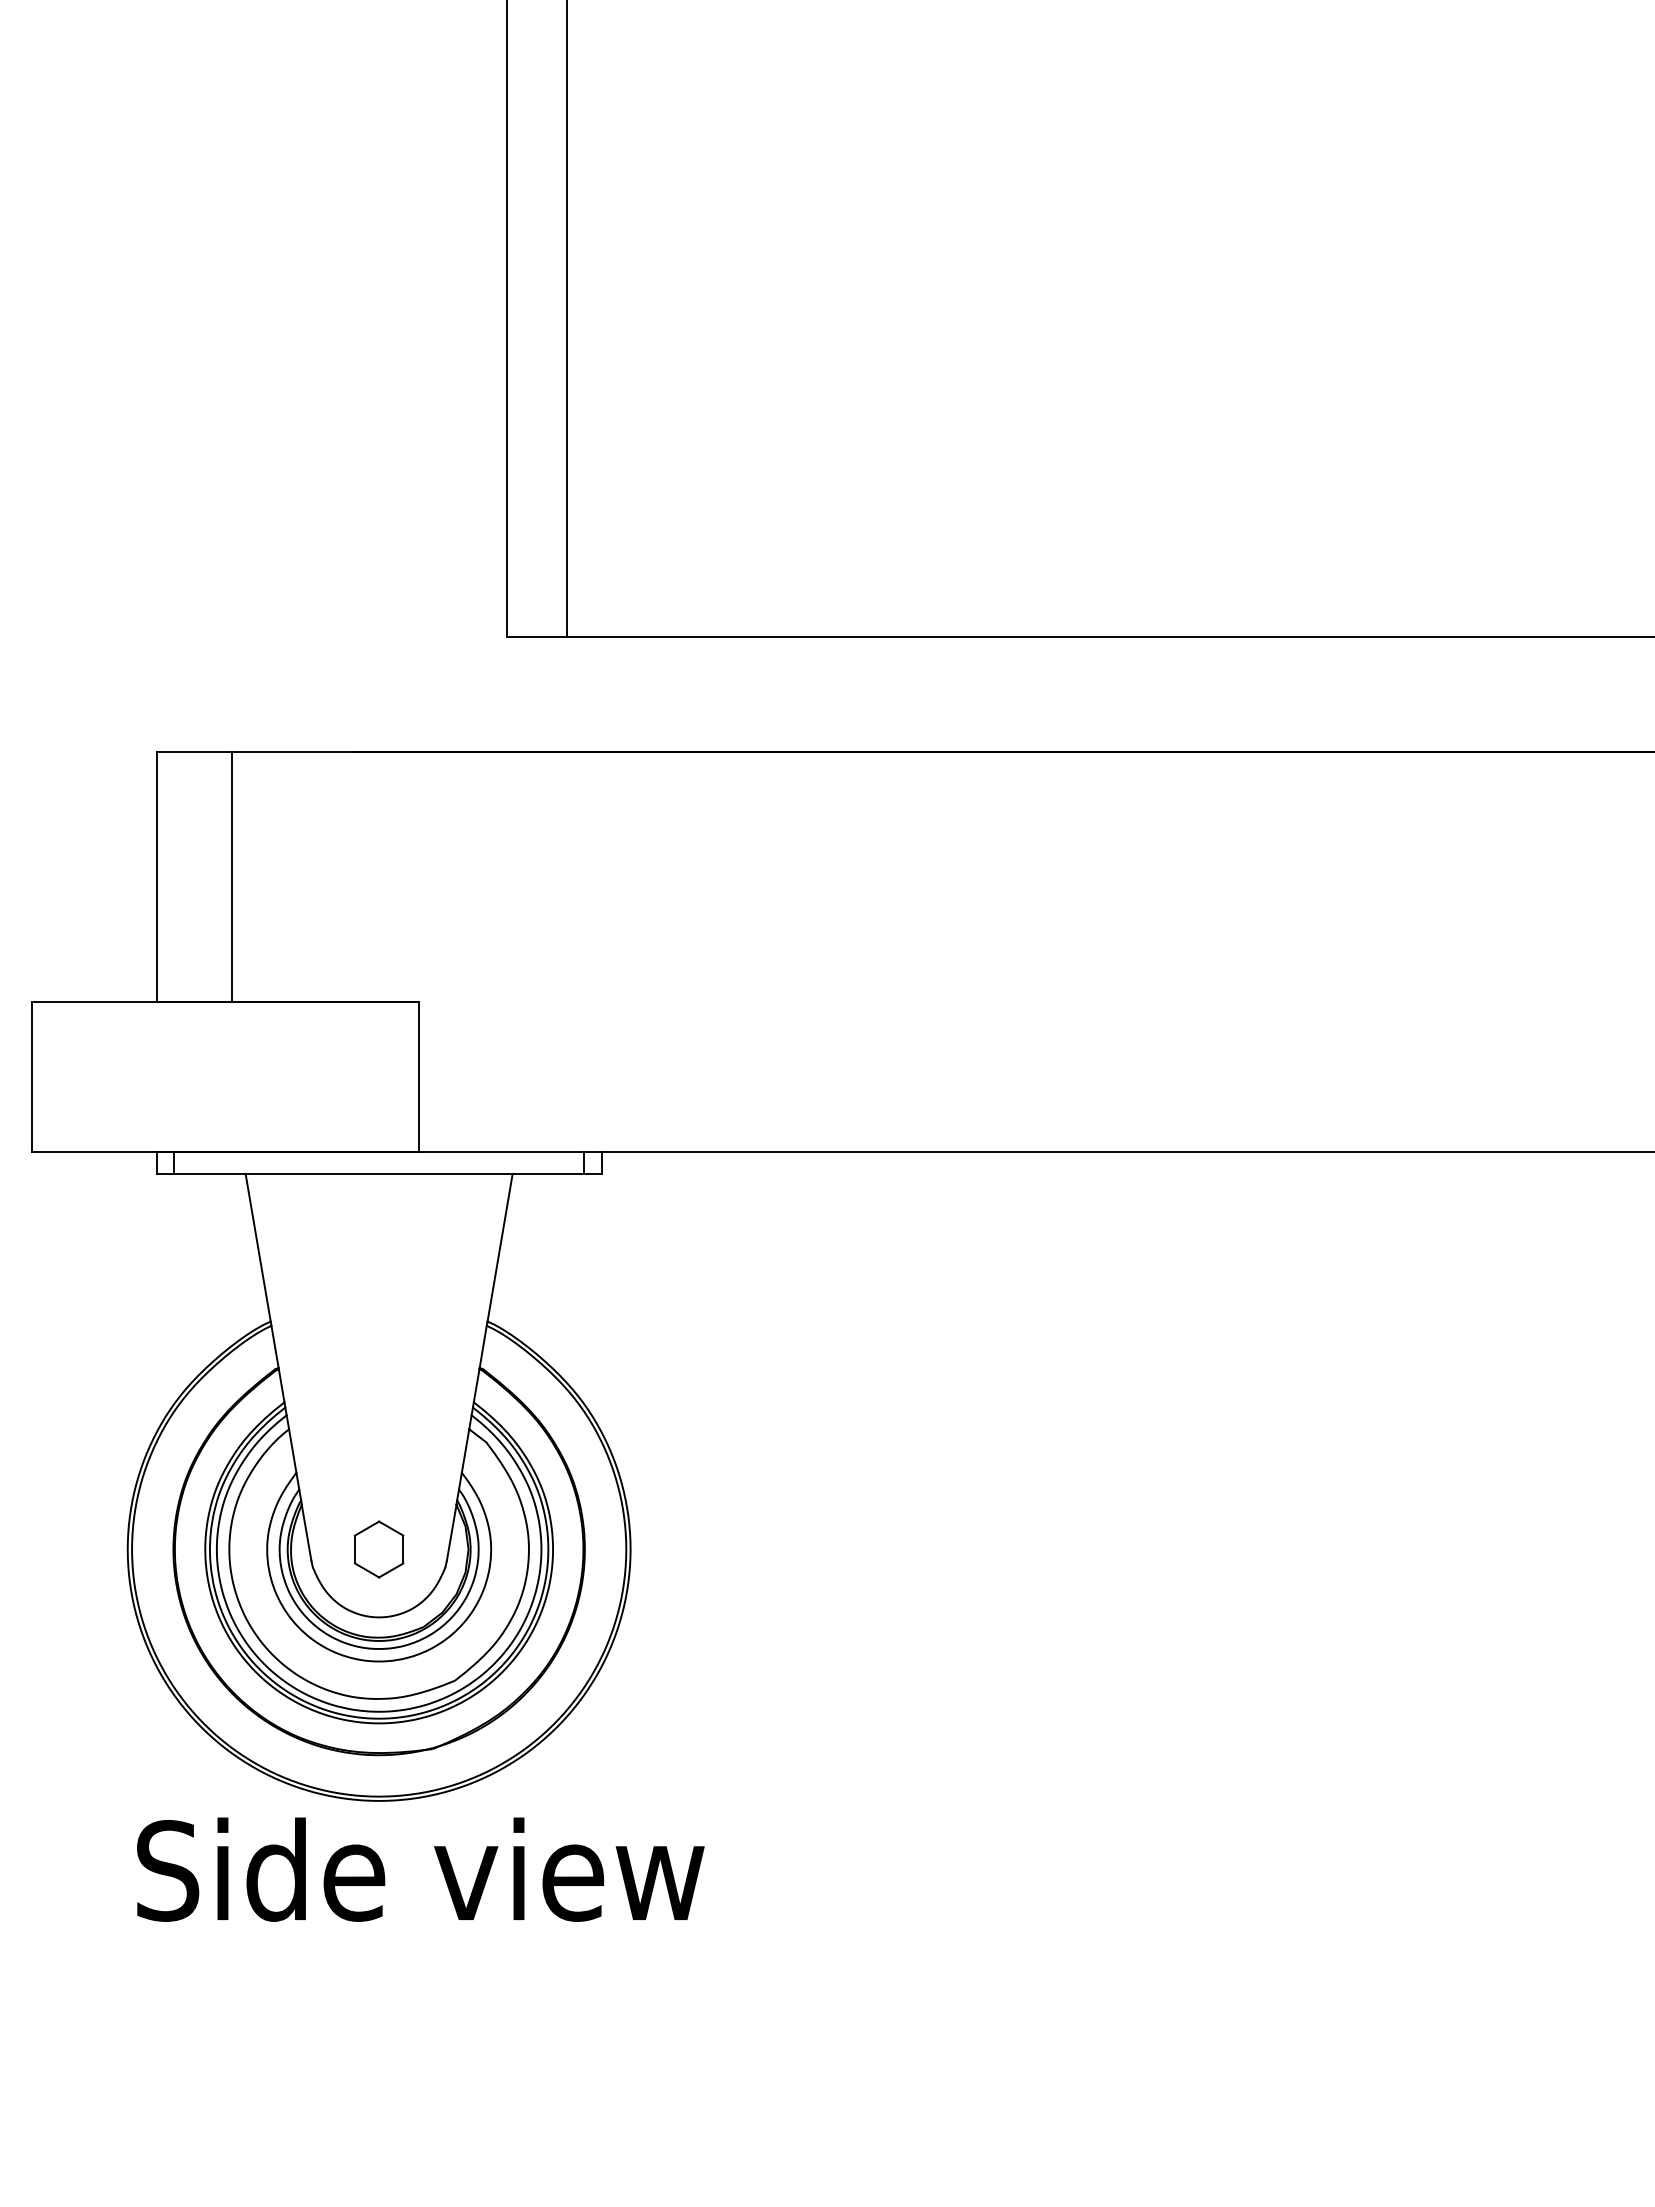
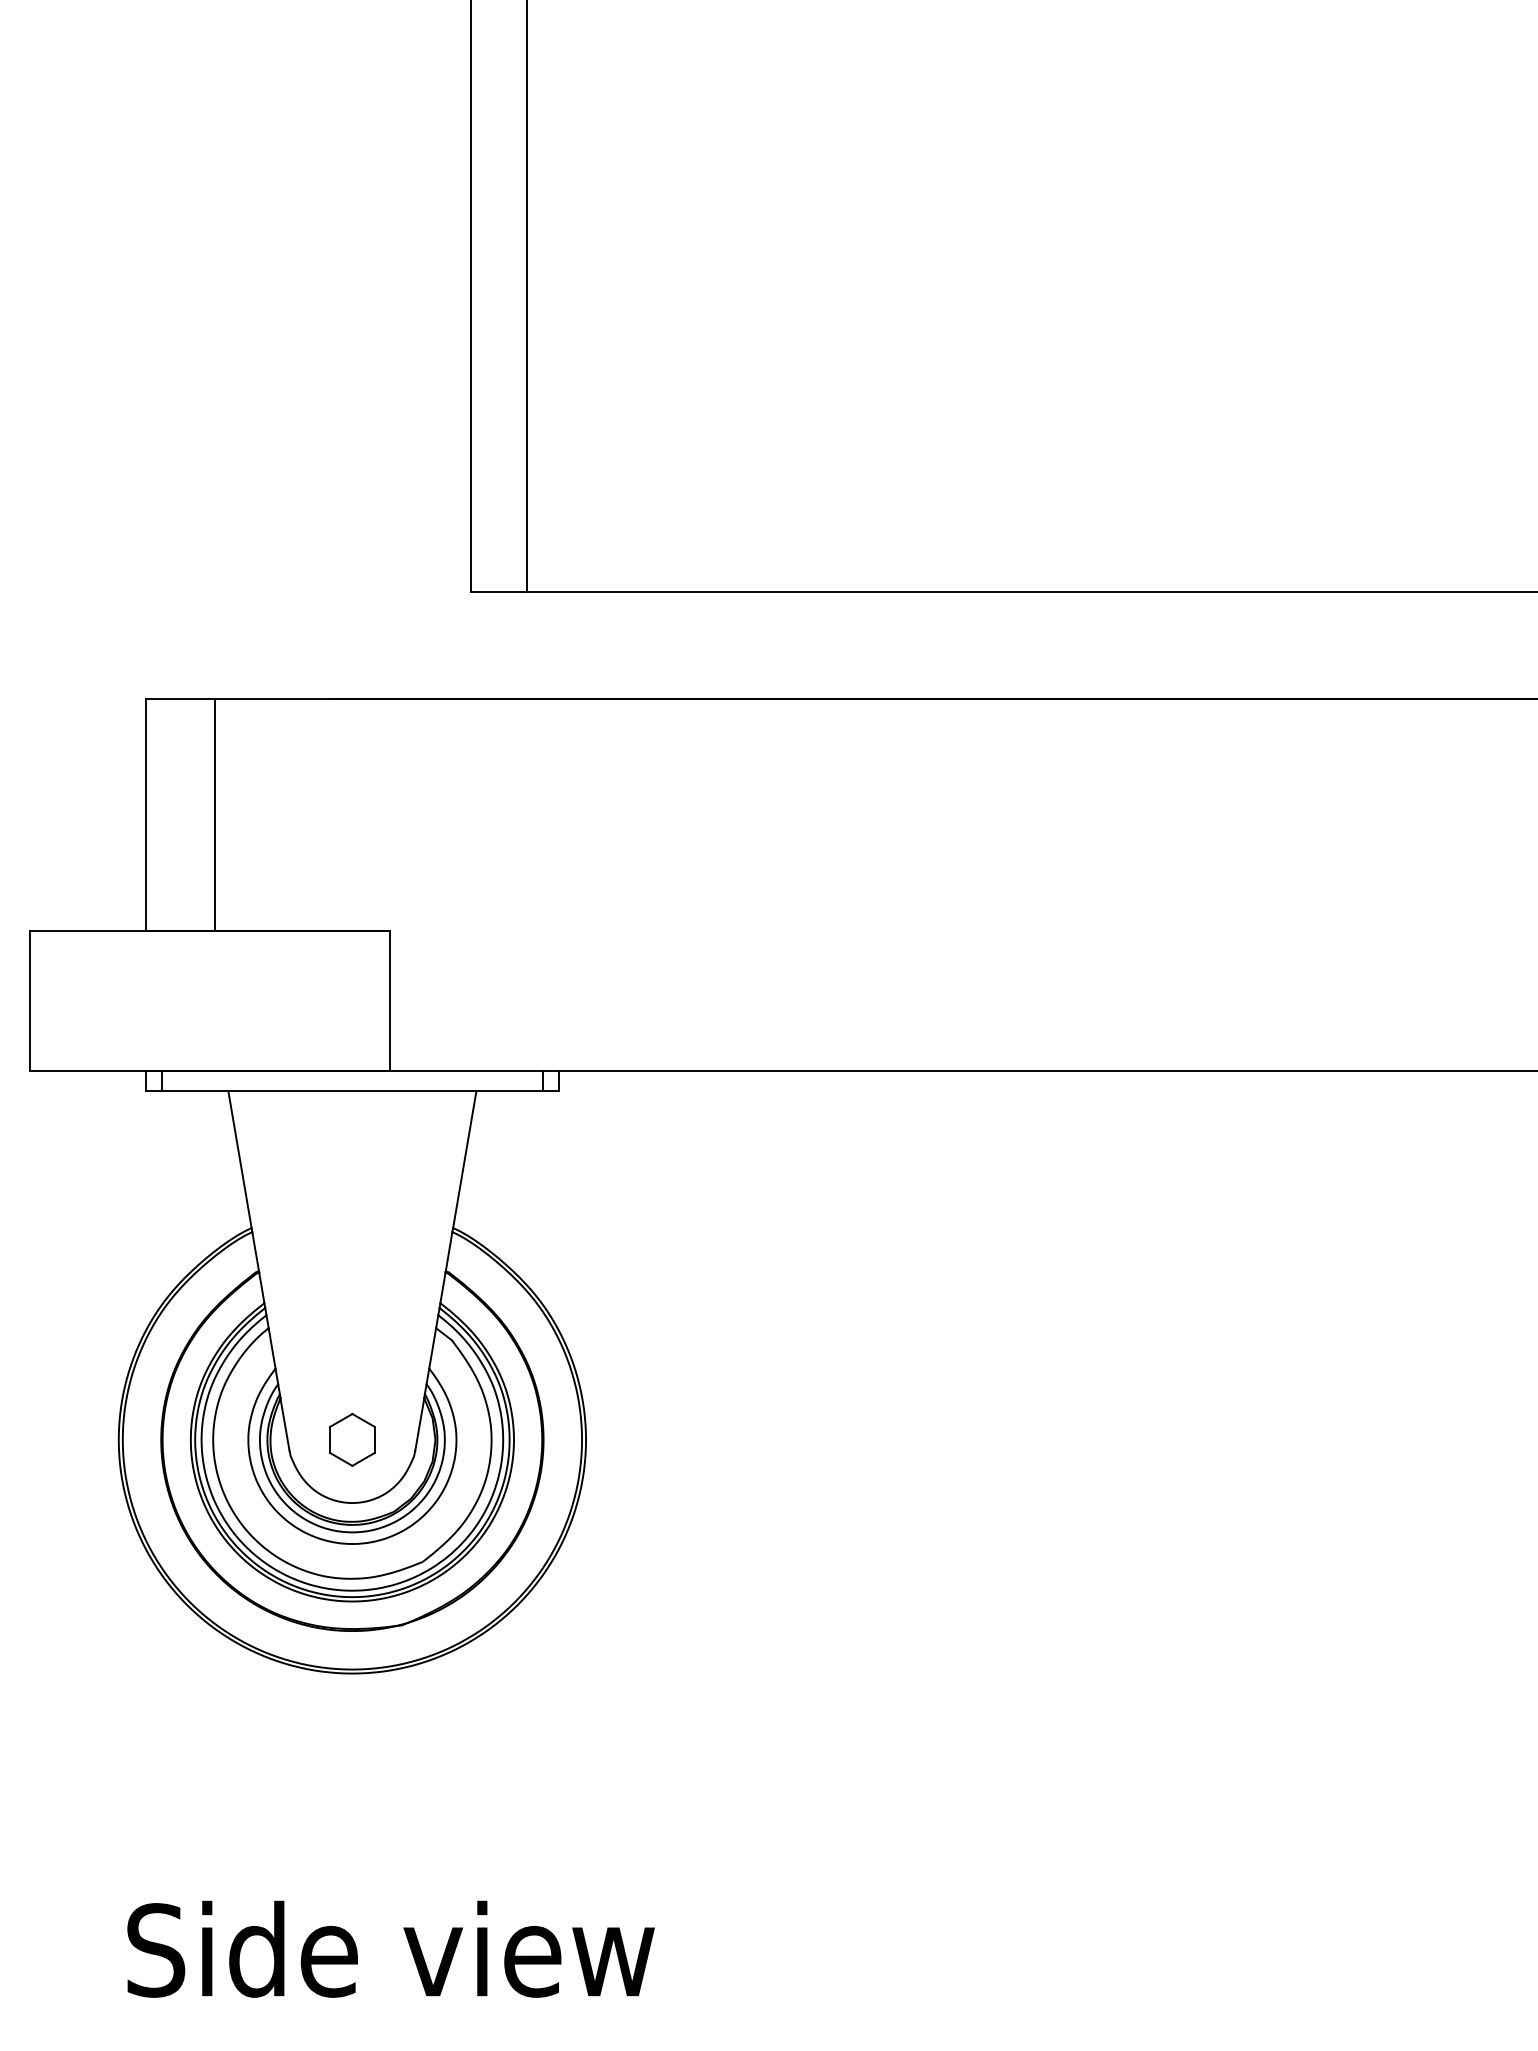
text: (420, 1869) -> (390, 1949), moved

